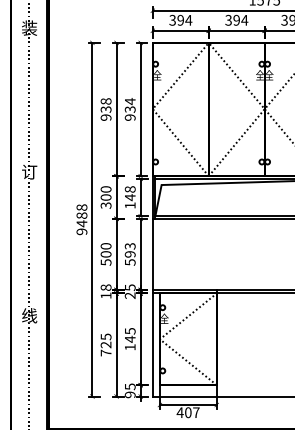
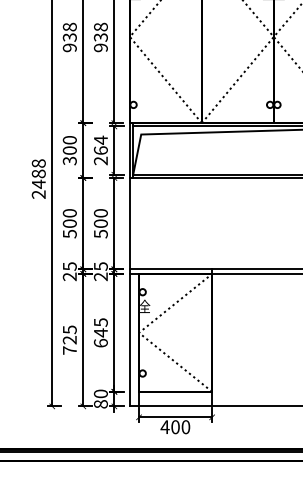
text: (129, 101) -> (99, 27), 934 -> 938
text: (129, 197) -> (99, 150), 148 -> 264
text: (82, 231) -> (39, 194), 9488 -> 2488
text: (130, 250) -> (101, 218), 593 -> 500
text: (105, 291) -> (69, 271), 18 -> 25
text: (129, 347) -> (99, 343), 145 -> 645
text: (129, 390) -> (99, 398), 95 -> 80
text: (196, 412) -> (186, 426), 407 -> 400

